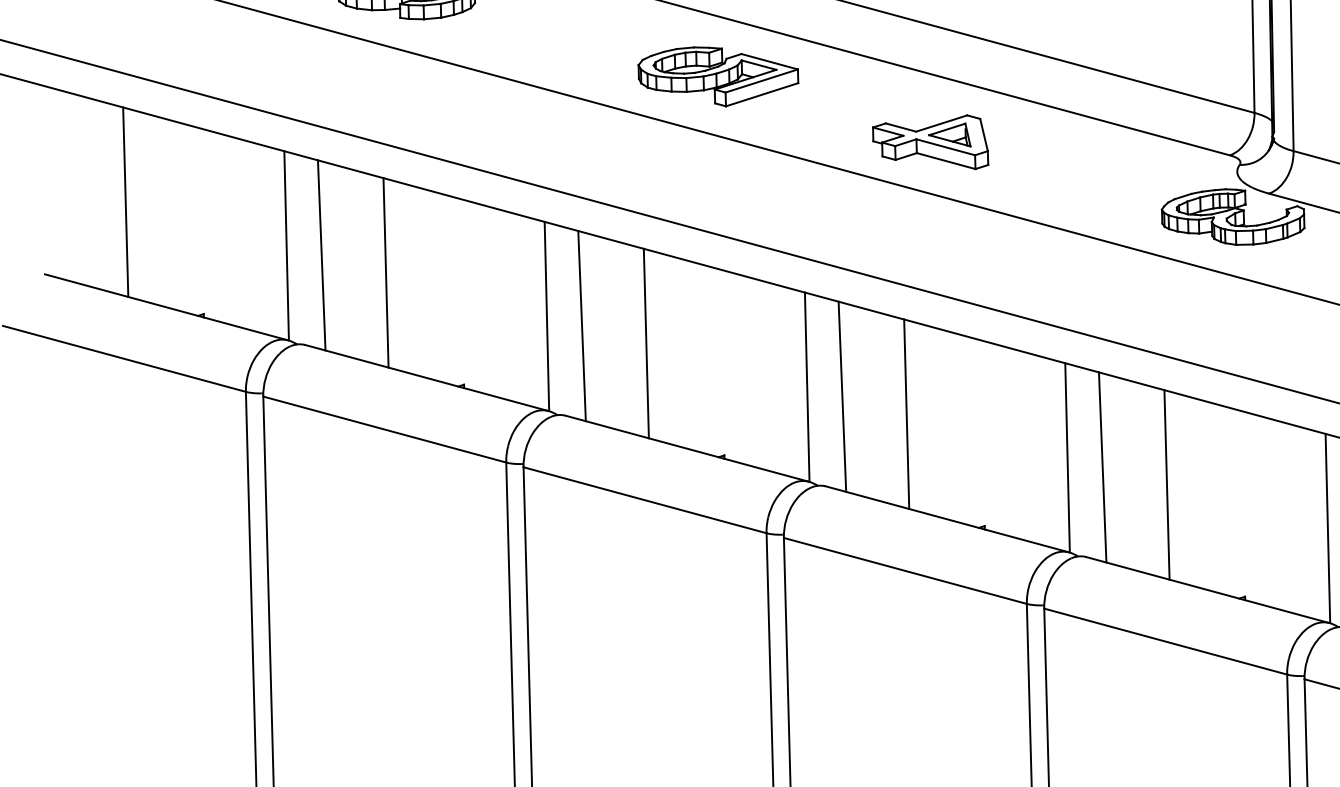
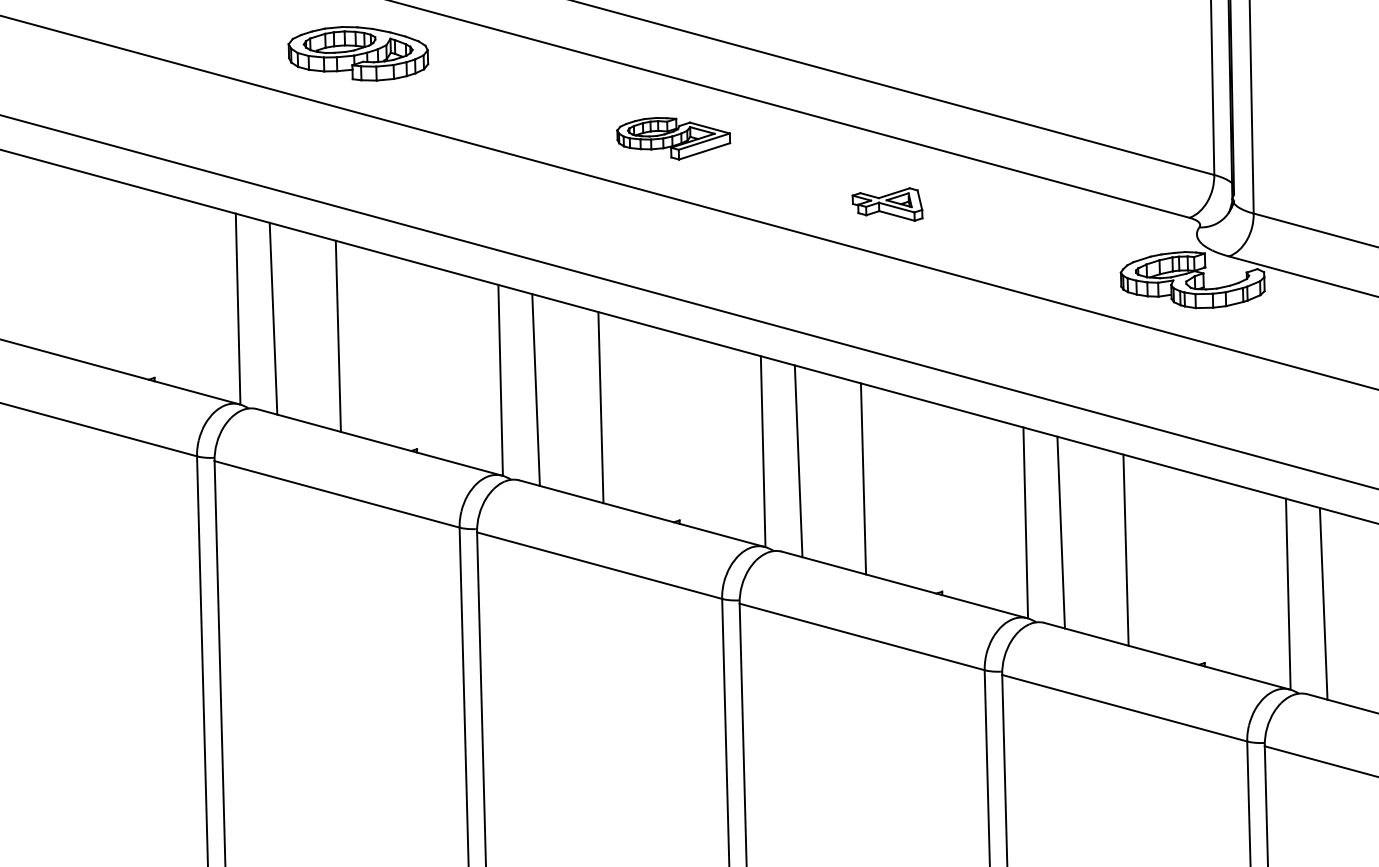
part: (718, 76) -> (673, 138), size x0.7
part: (930, 142) -> (887, 204), size x0.6
line: (125, 201) -> (75, 264), removed

